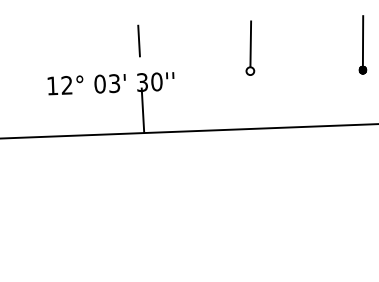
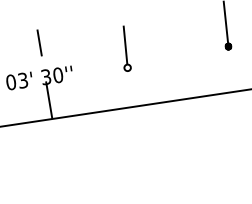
part: (250, 47) -> (125, 48), moved

